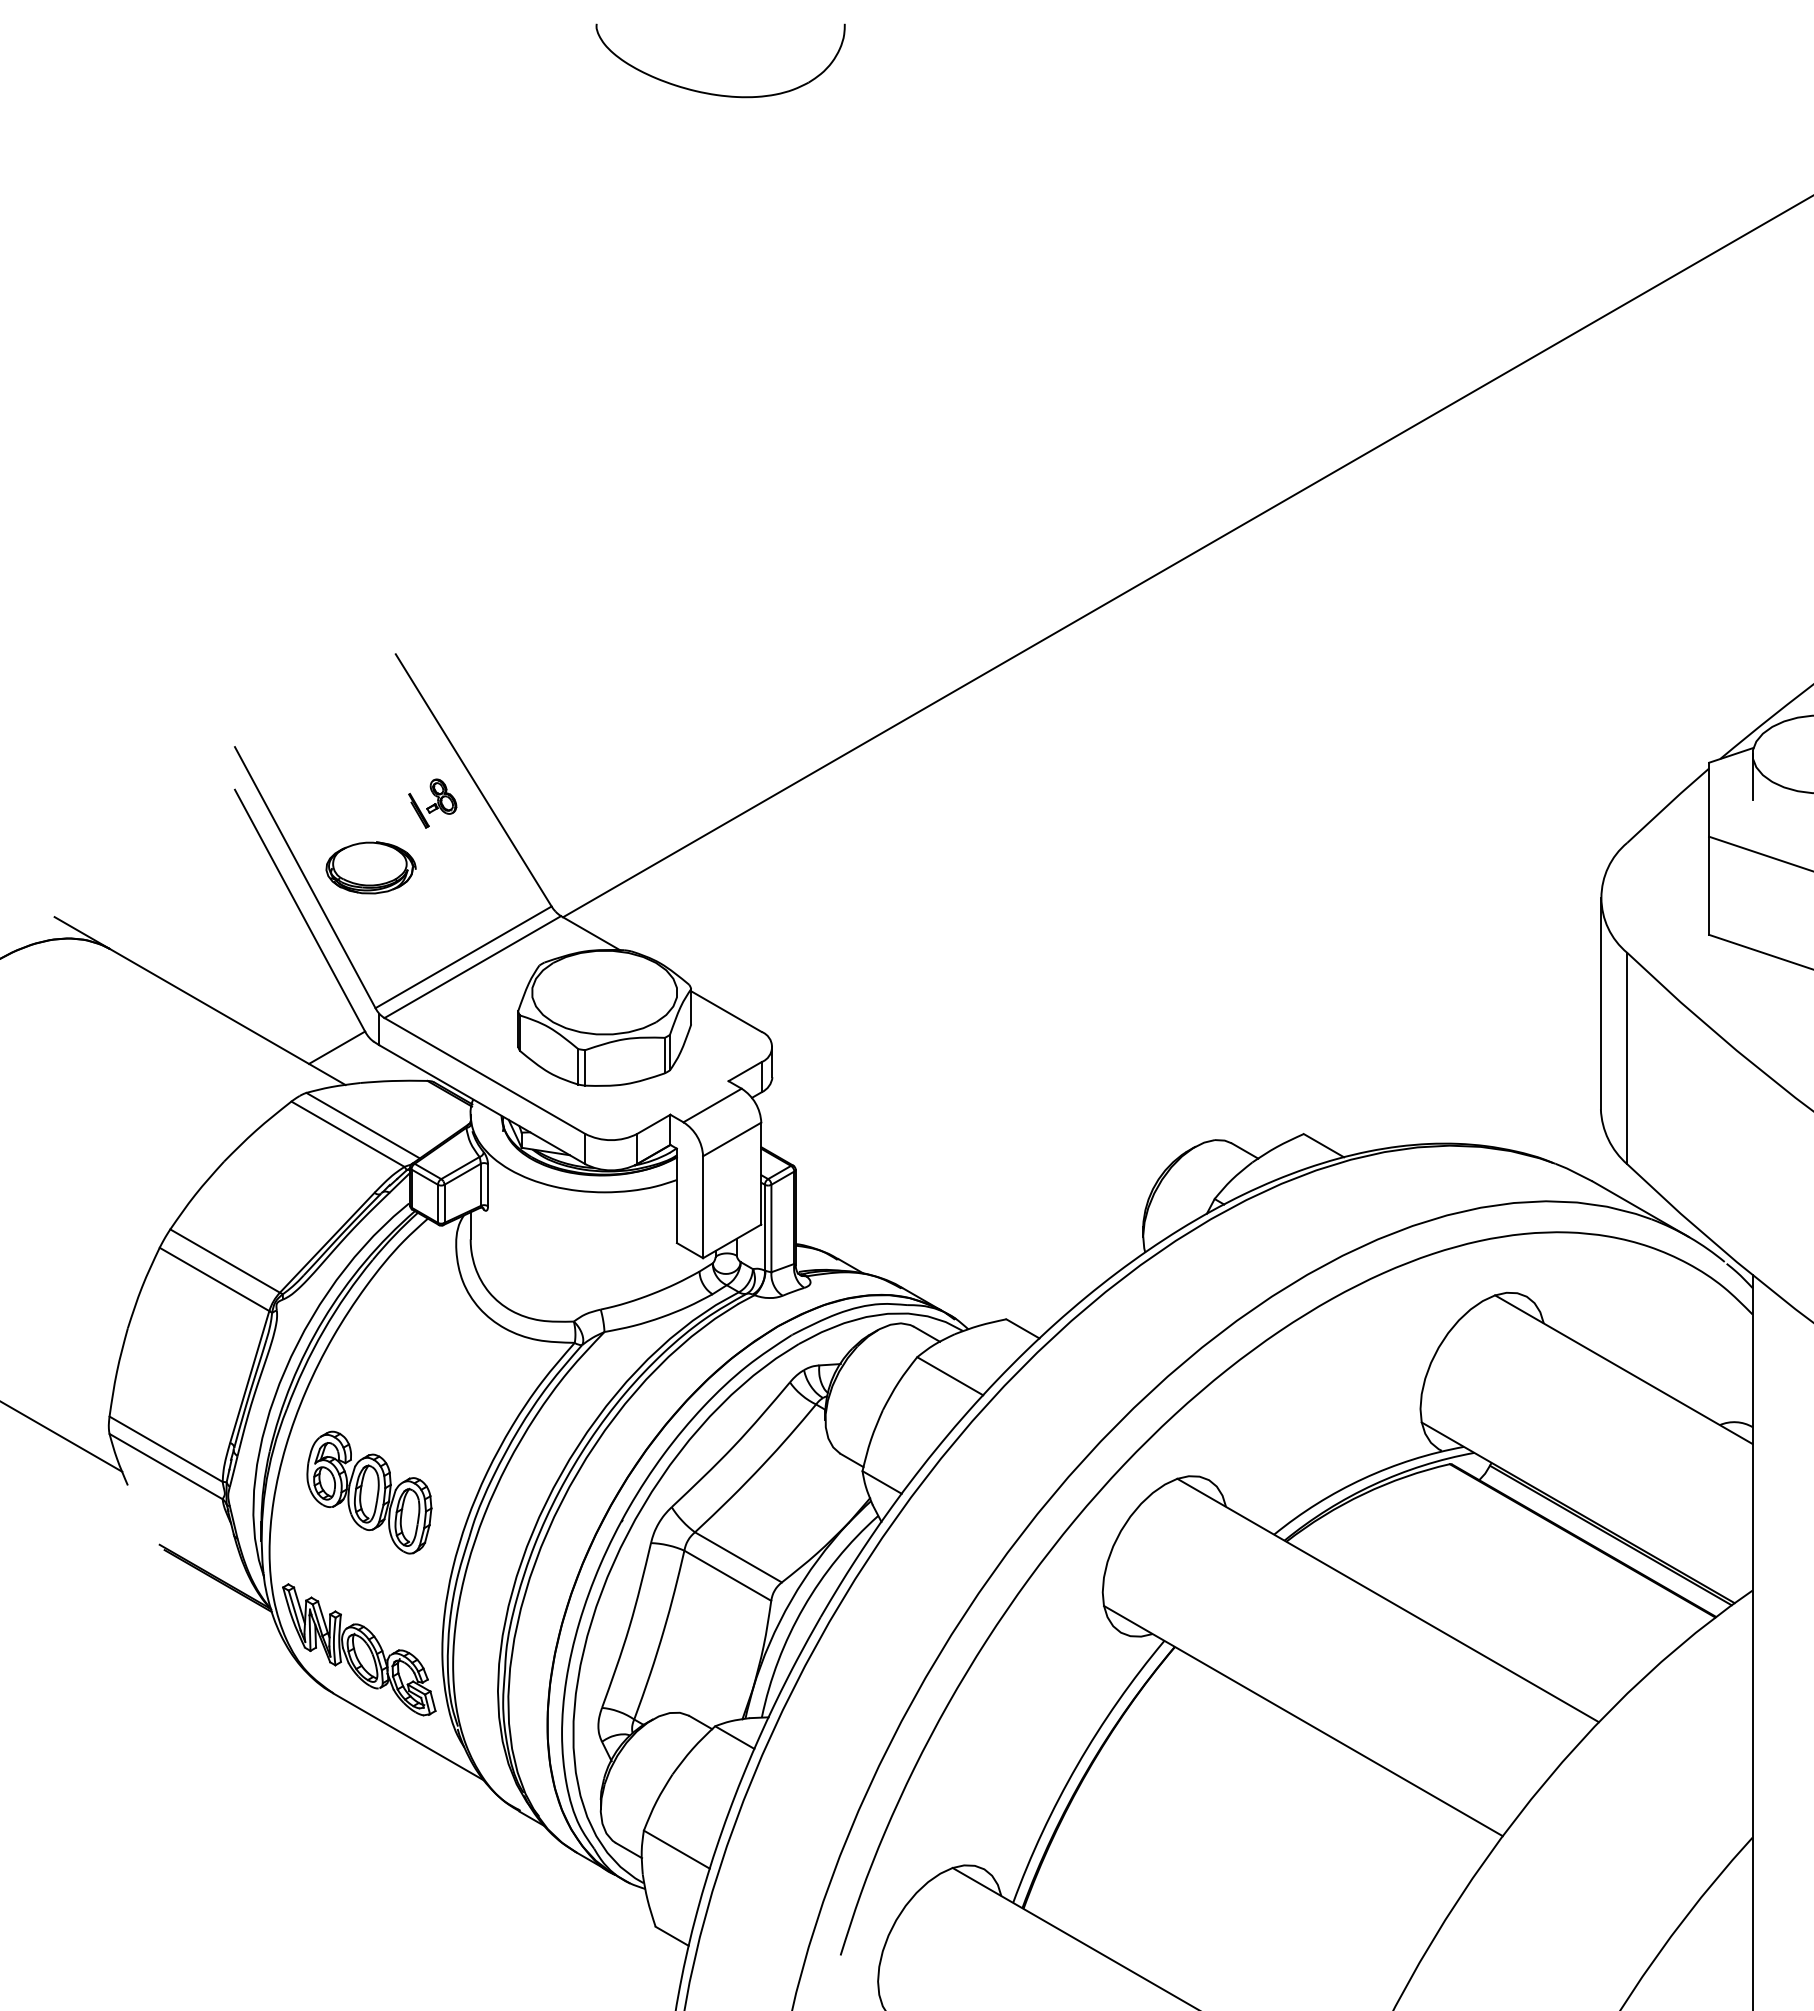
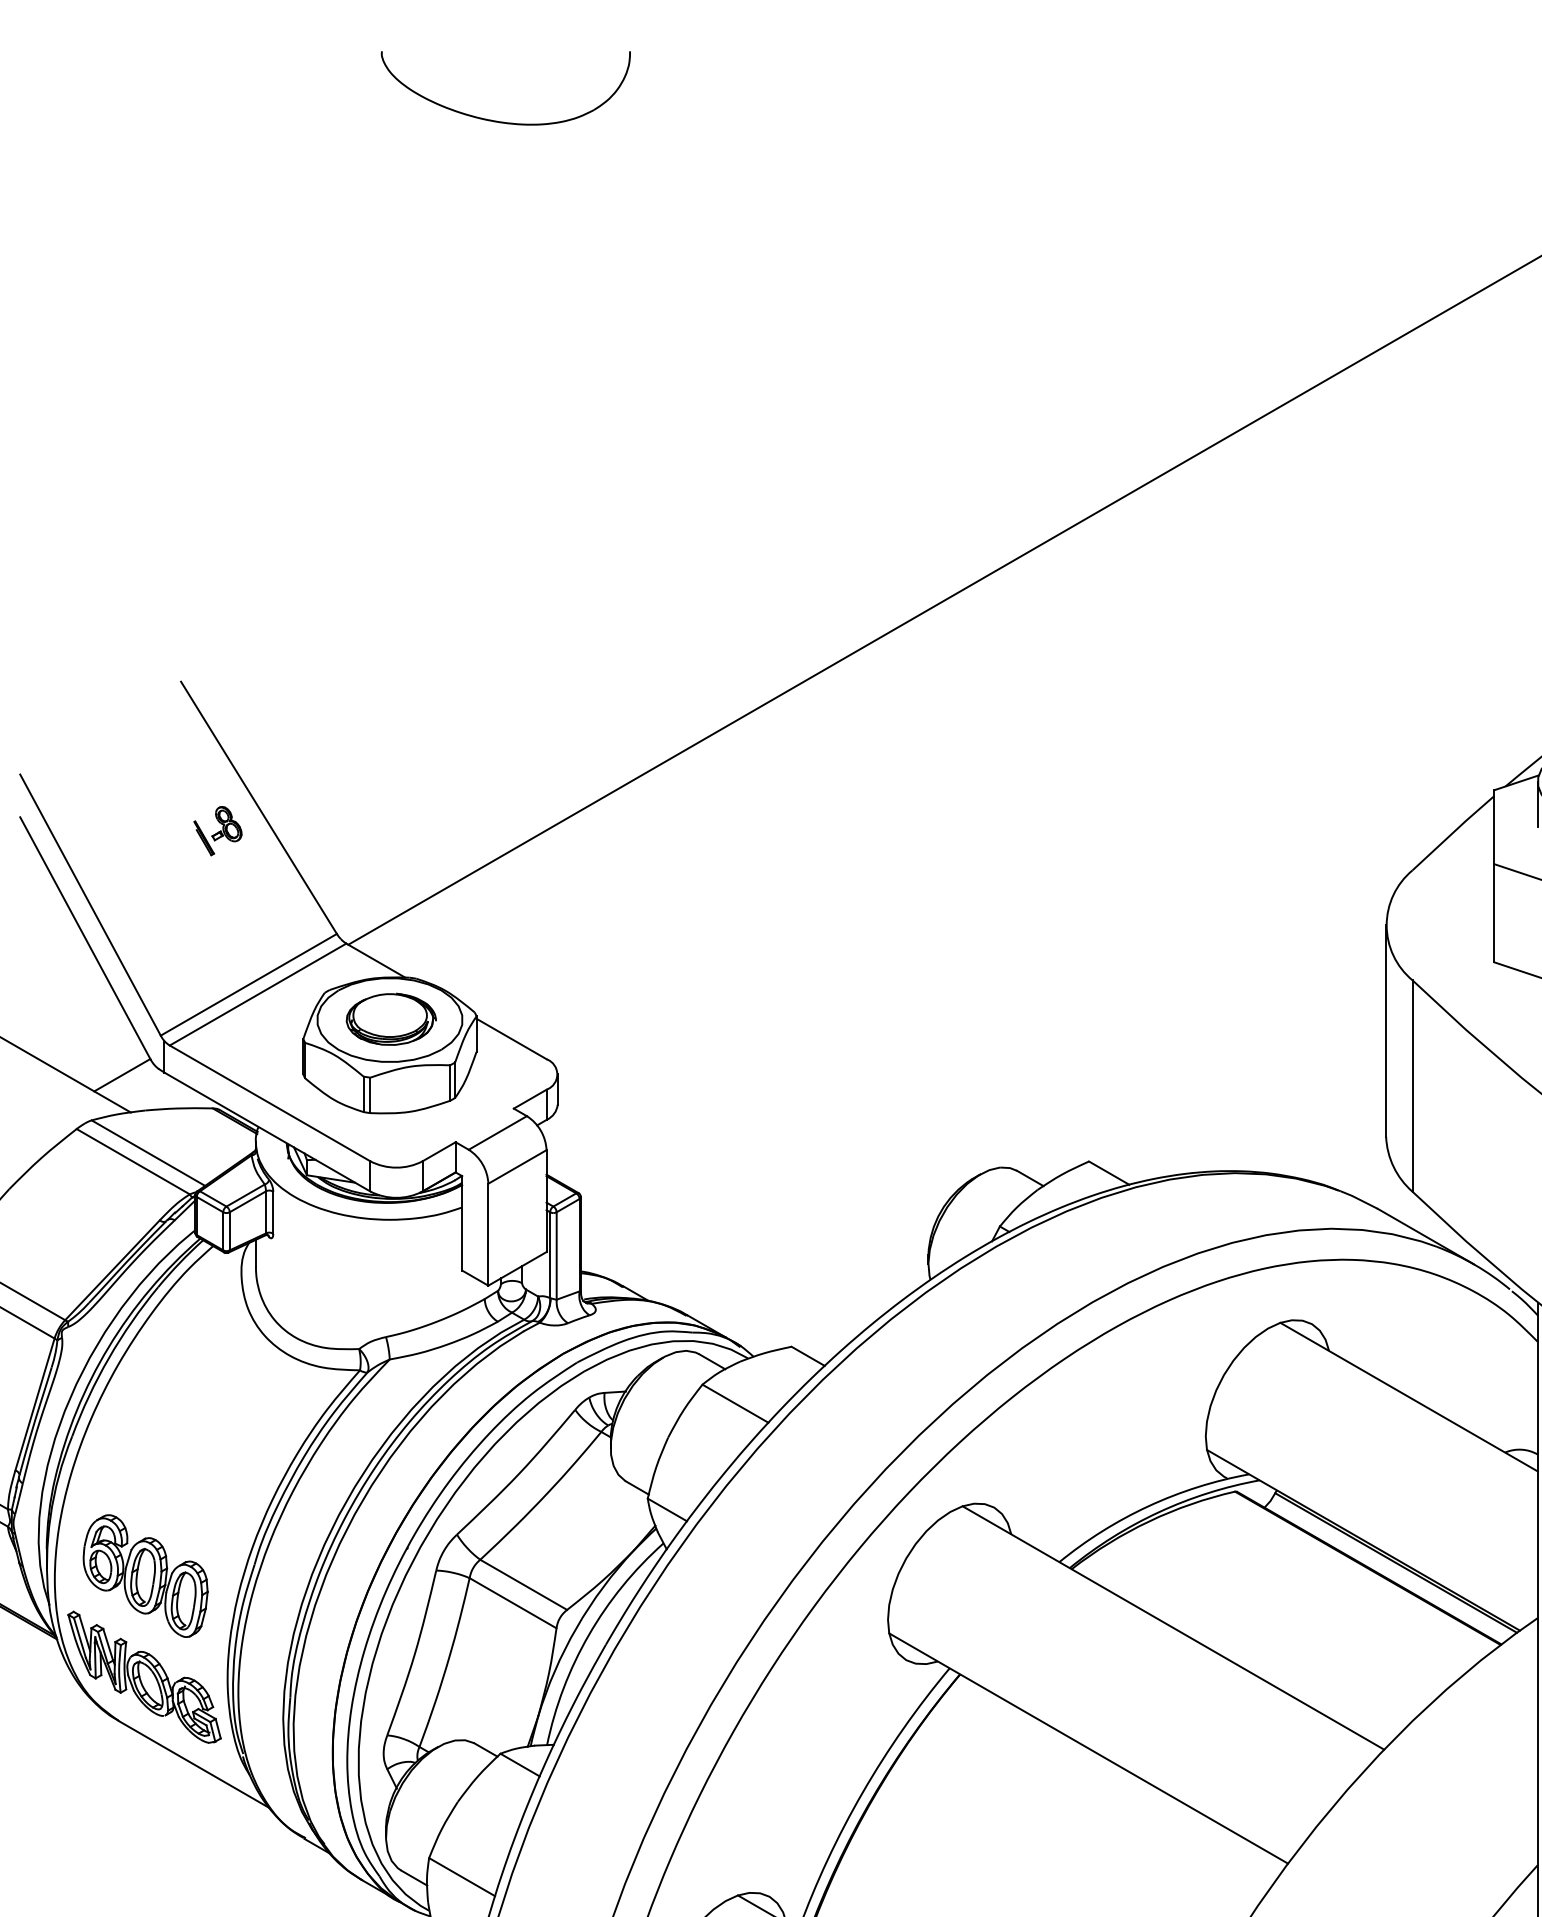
part: (370, 867) -> (390, 1018), moved
part: (369, 1492) -> (145, 1575), moved

